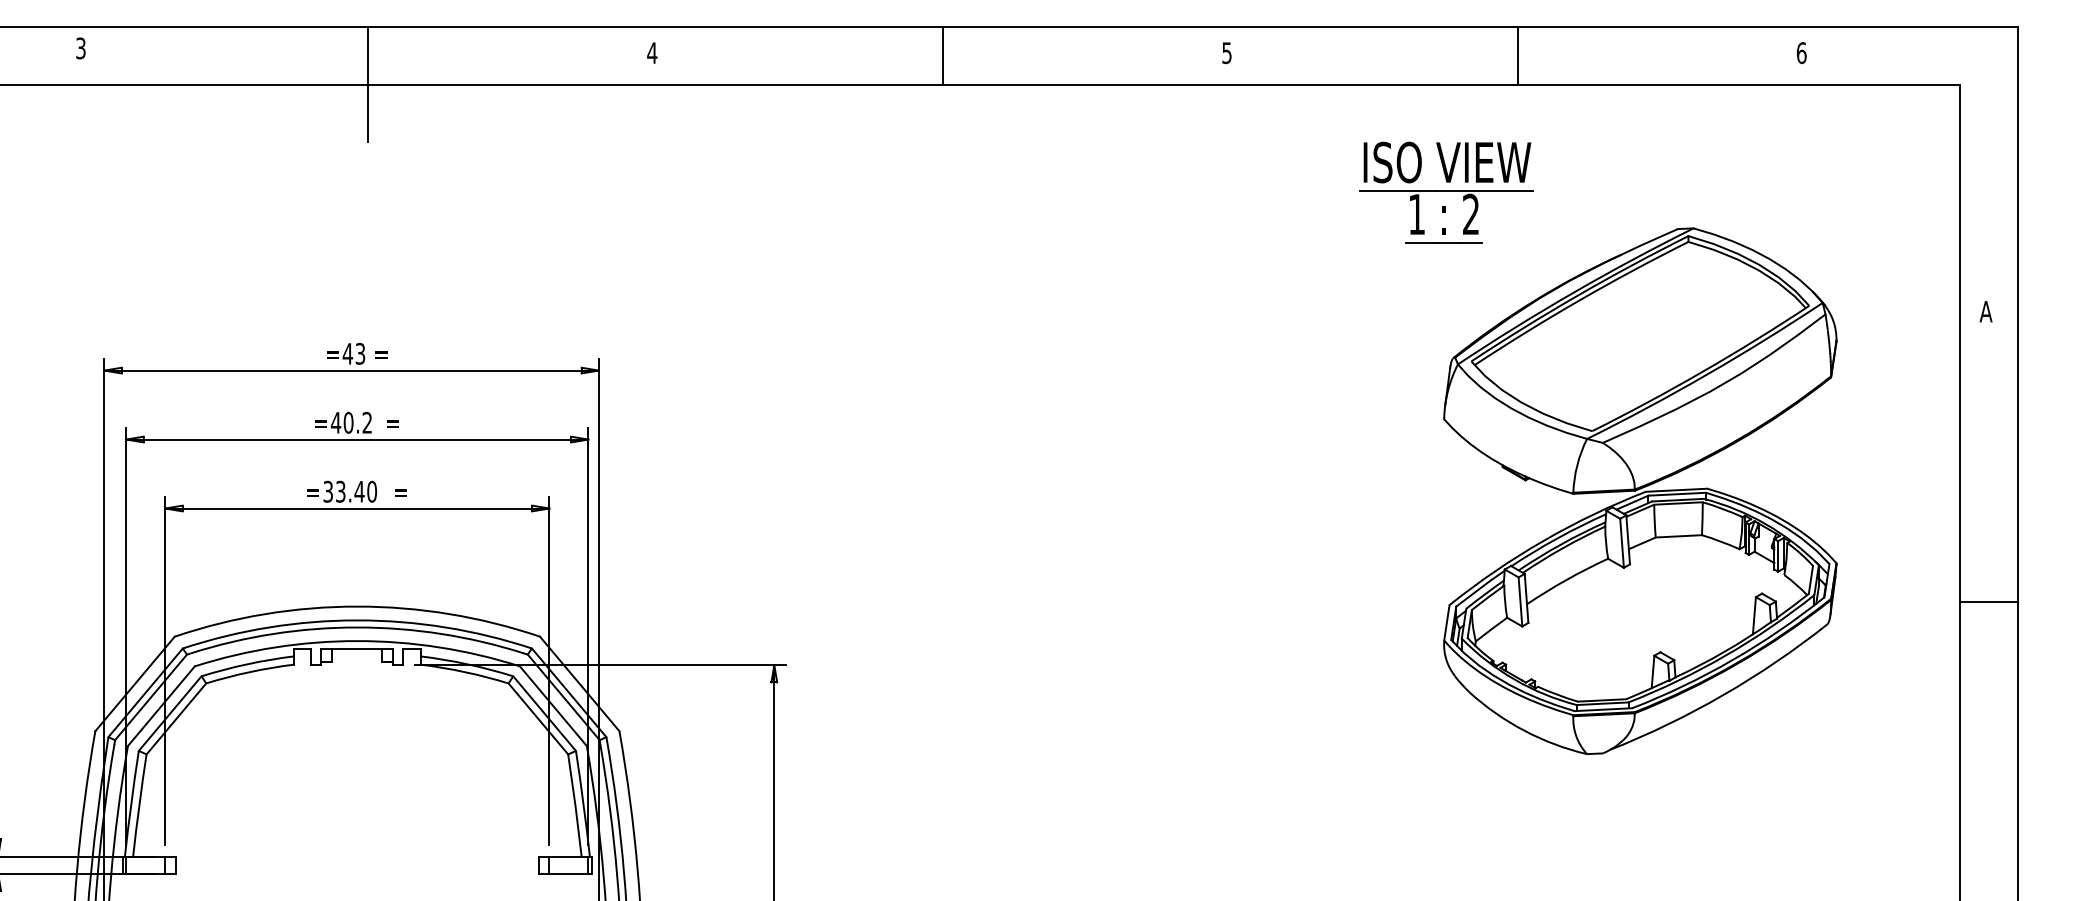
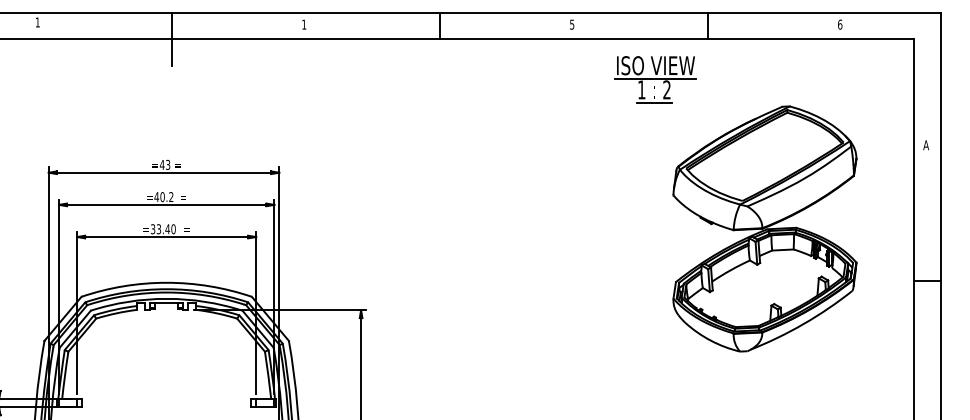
text: (80, 48) -> (37, 22), 3 -> 1
text: (650, 52) -> (303, 24), 4 -> 1
part: (1446, 192) -> (655, 79), moved

